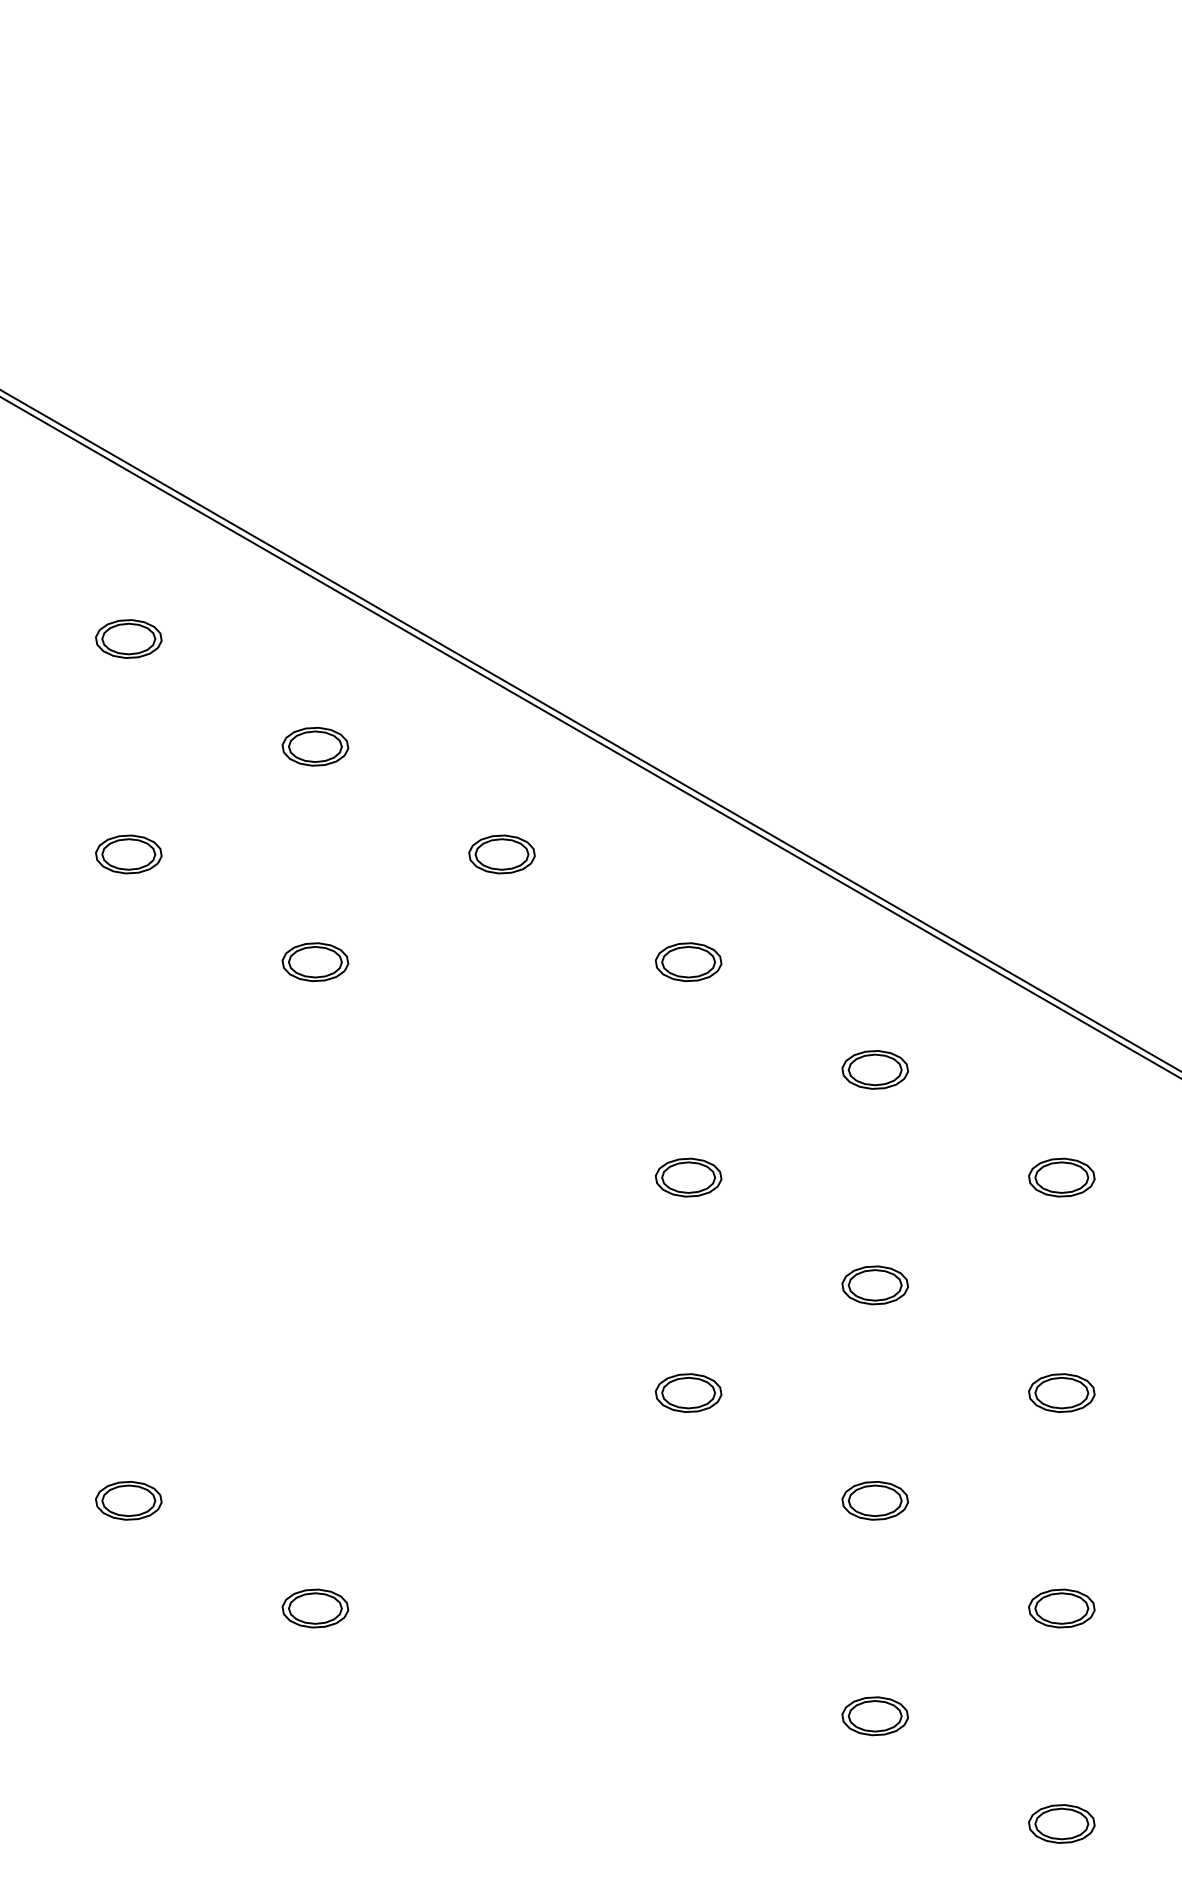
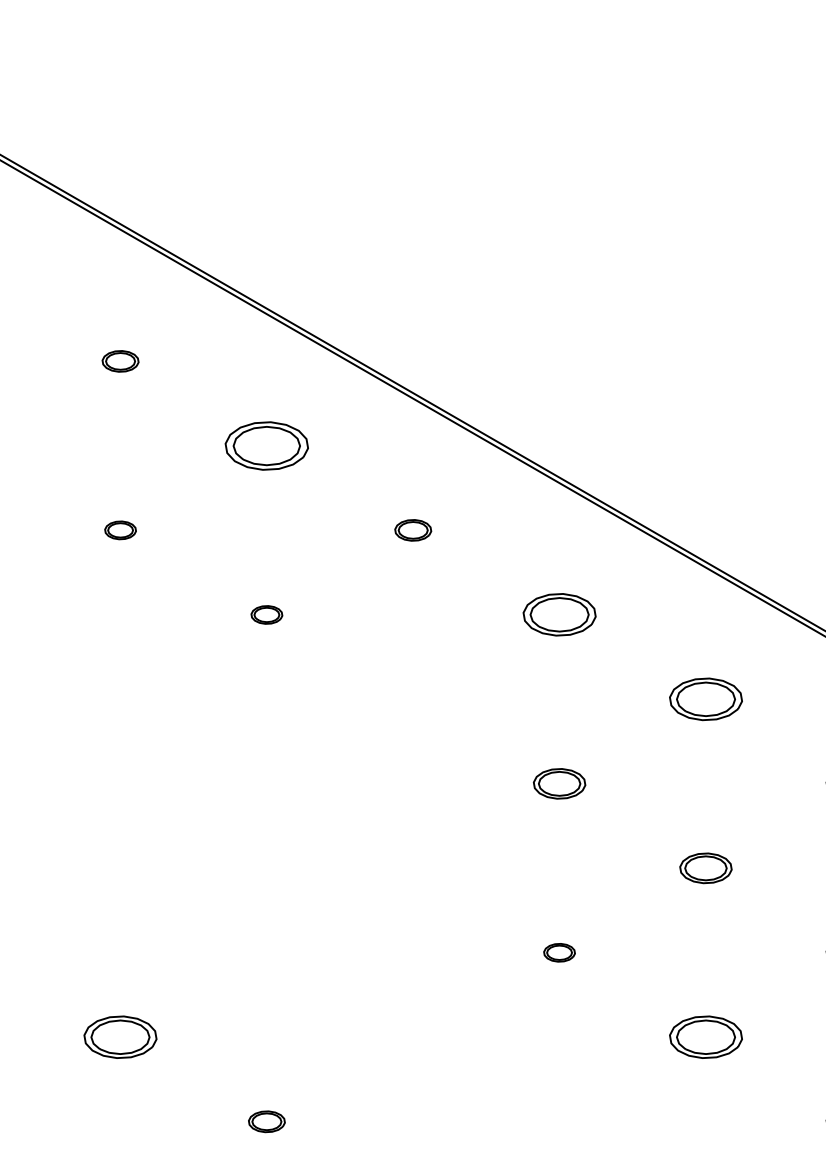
part: (128, 638) -> (120, 360), size x0.7
part: (315, 746) -> (266, 445), size x1.6
part: (128, 854) -> (120, 530), size x0.6
part: (501, 854) -> (412, 530), size x0.7
part: (315, 962) -> (266, 615), size x0.6
part: (688, 962) -> (559, 615), size x1.4
part: (874, 1069) -> (705, 699), size x1.4
part: (688, 1392) -> (559, 952), size x0.6
part: (128, 1500) -> (120, 1037), size x1.4
part: (874, 1500) -> (705, 1037), size x1.4
part: (315, 1608) -> (266, 1121), size x0.7

